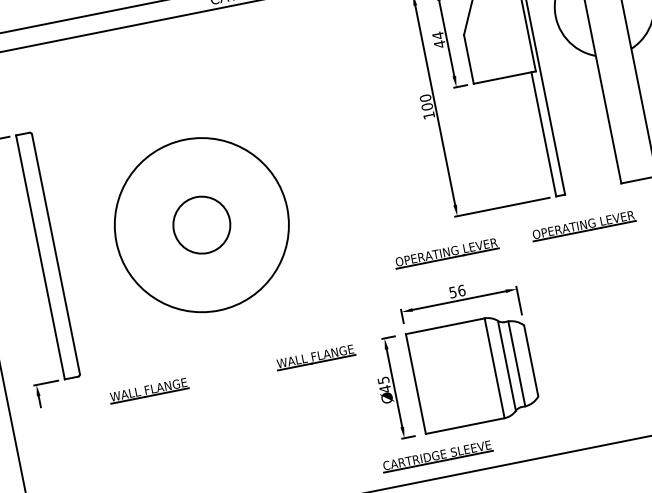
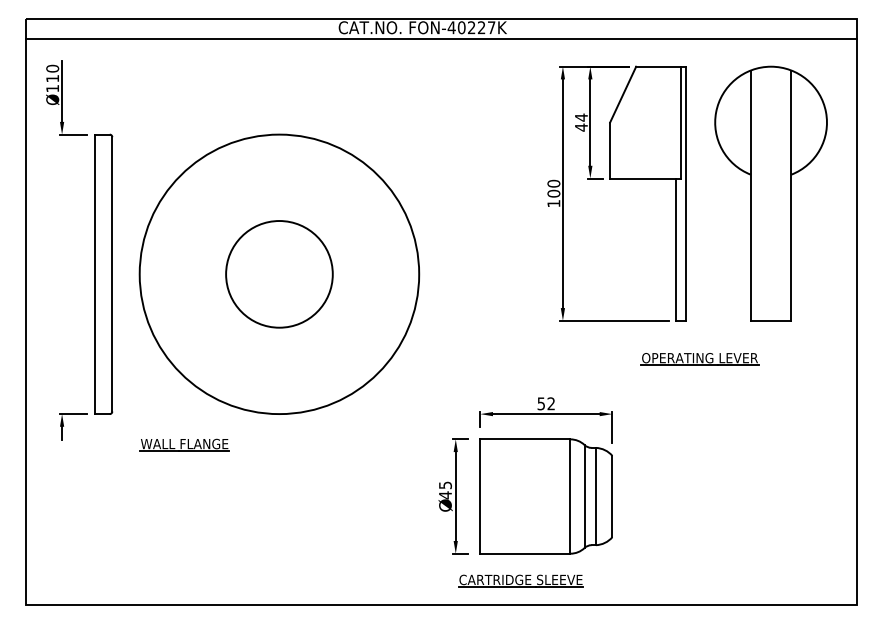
circle: (201, 225) -> (279, 274), size x1.43
circle: (201, 225) -> (279, 274), size x1.67
part: (446, 253) -> (542, 359), removed
text: (461, 290) -> (551, 403), 56 -> 52
part: (315, 356) -> (375, 444), removed
part: (436, 456) -> (520, 580), moved

